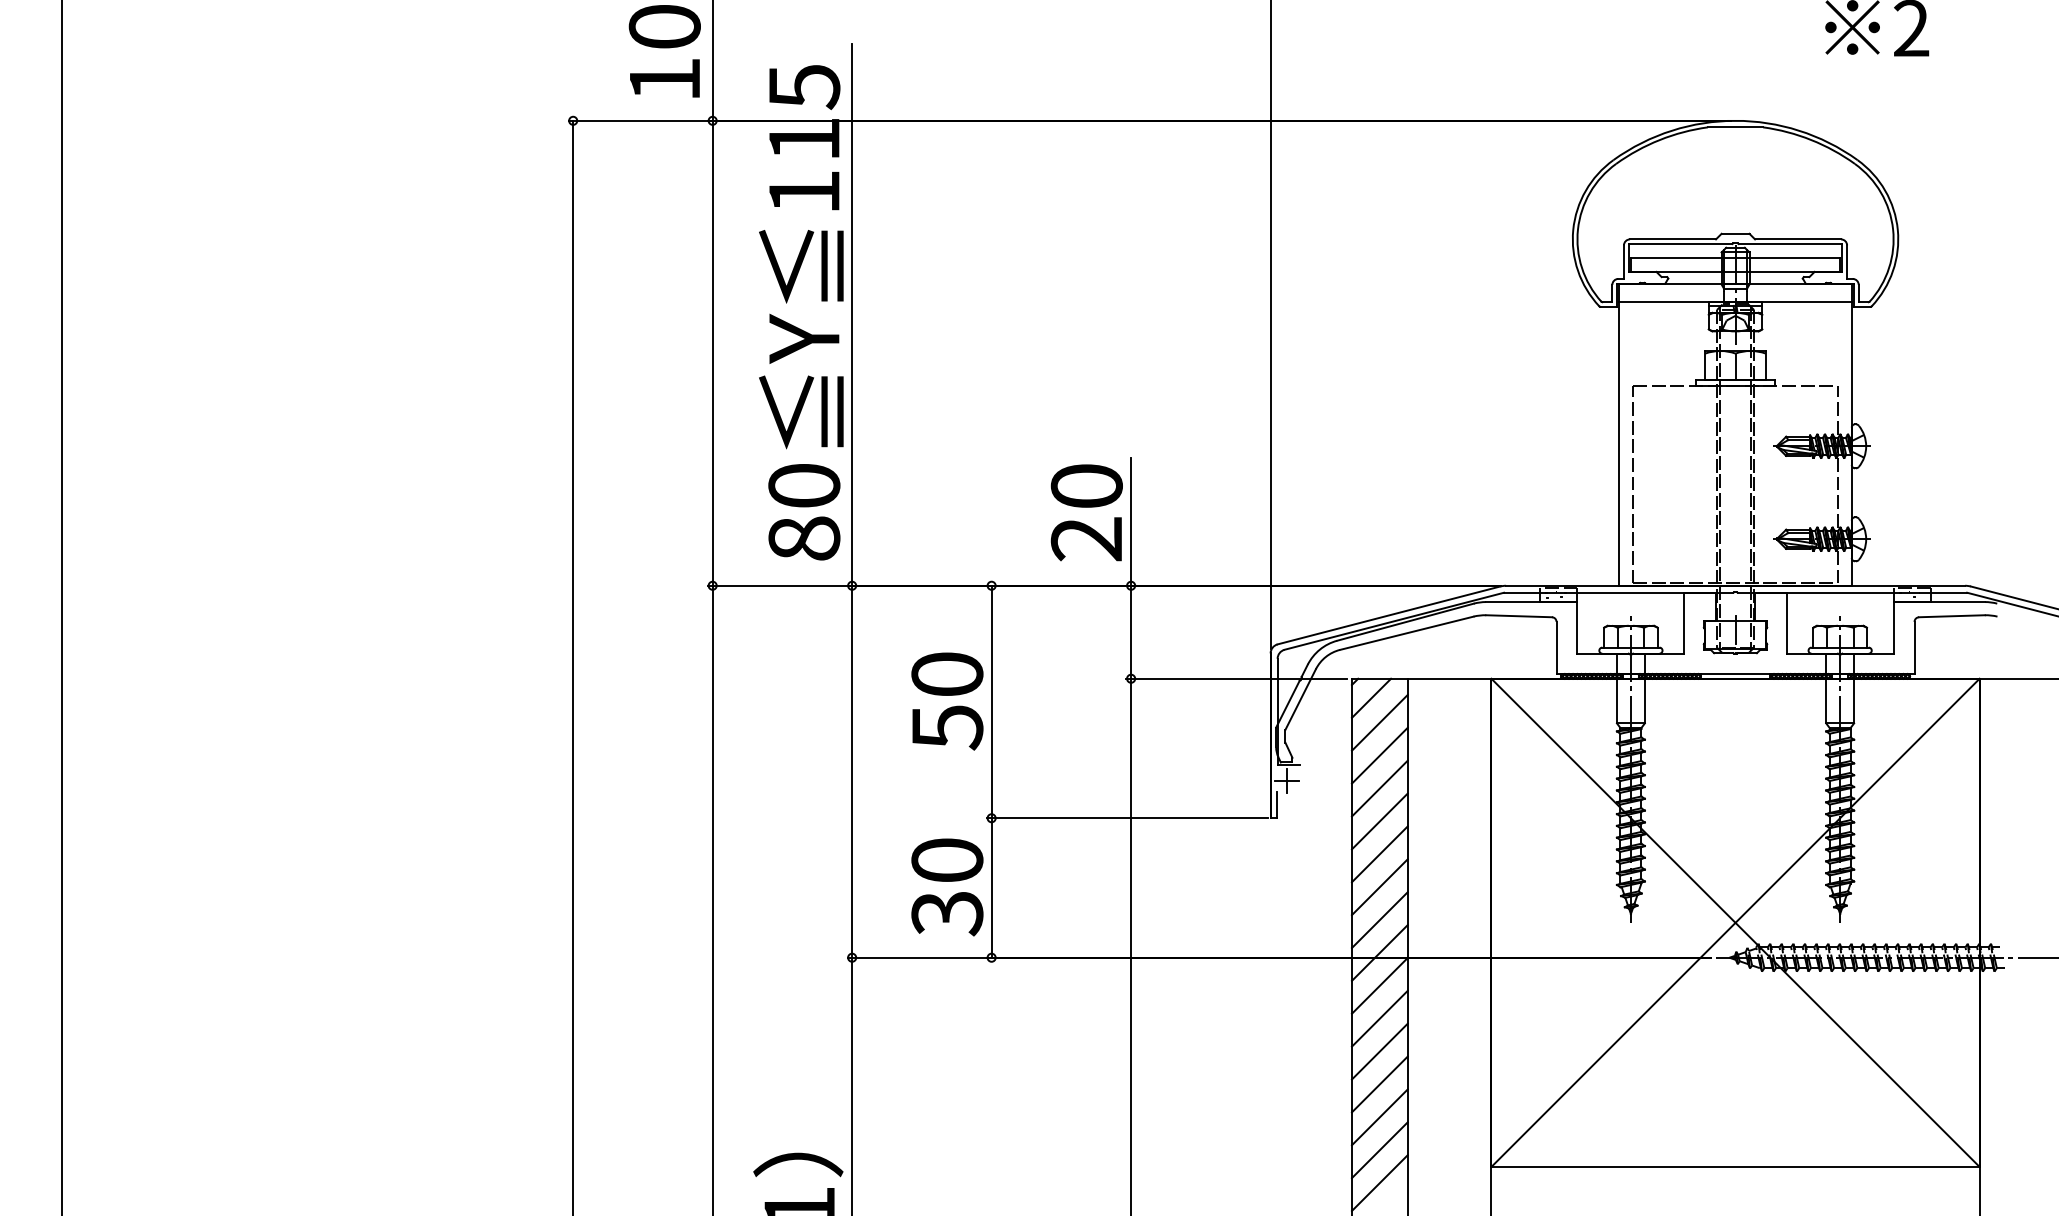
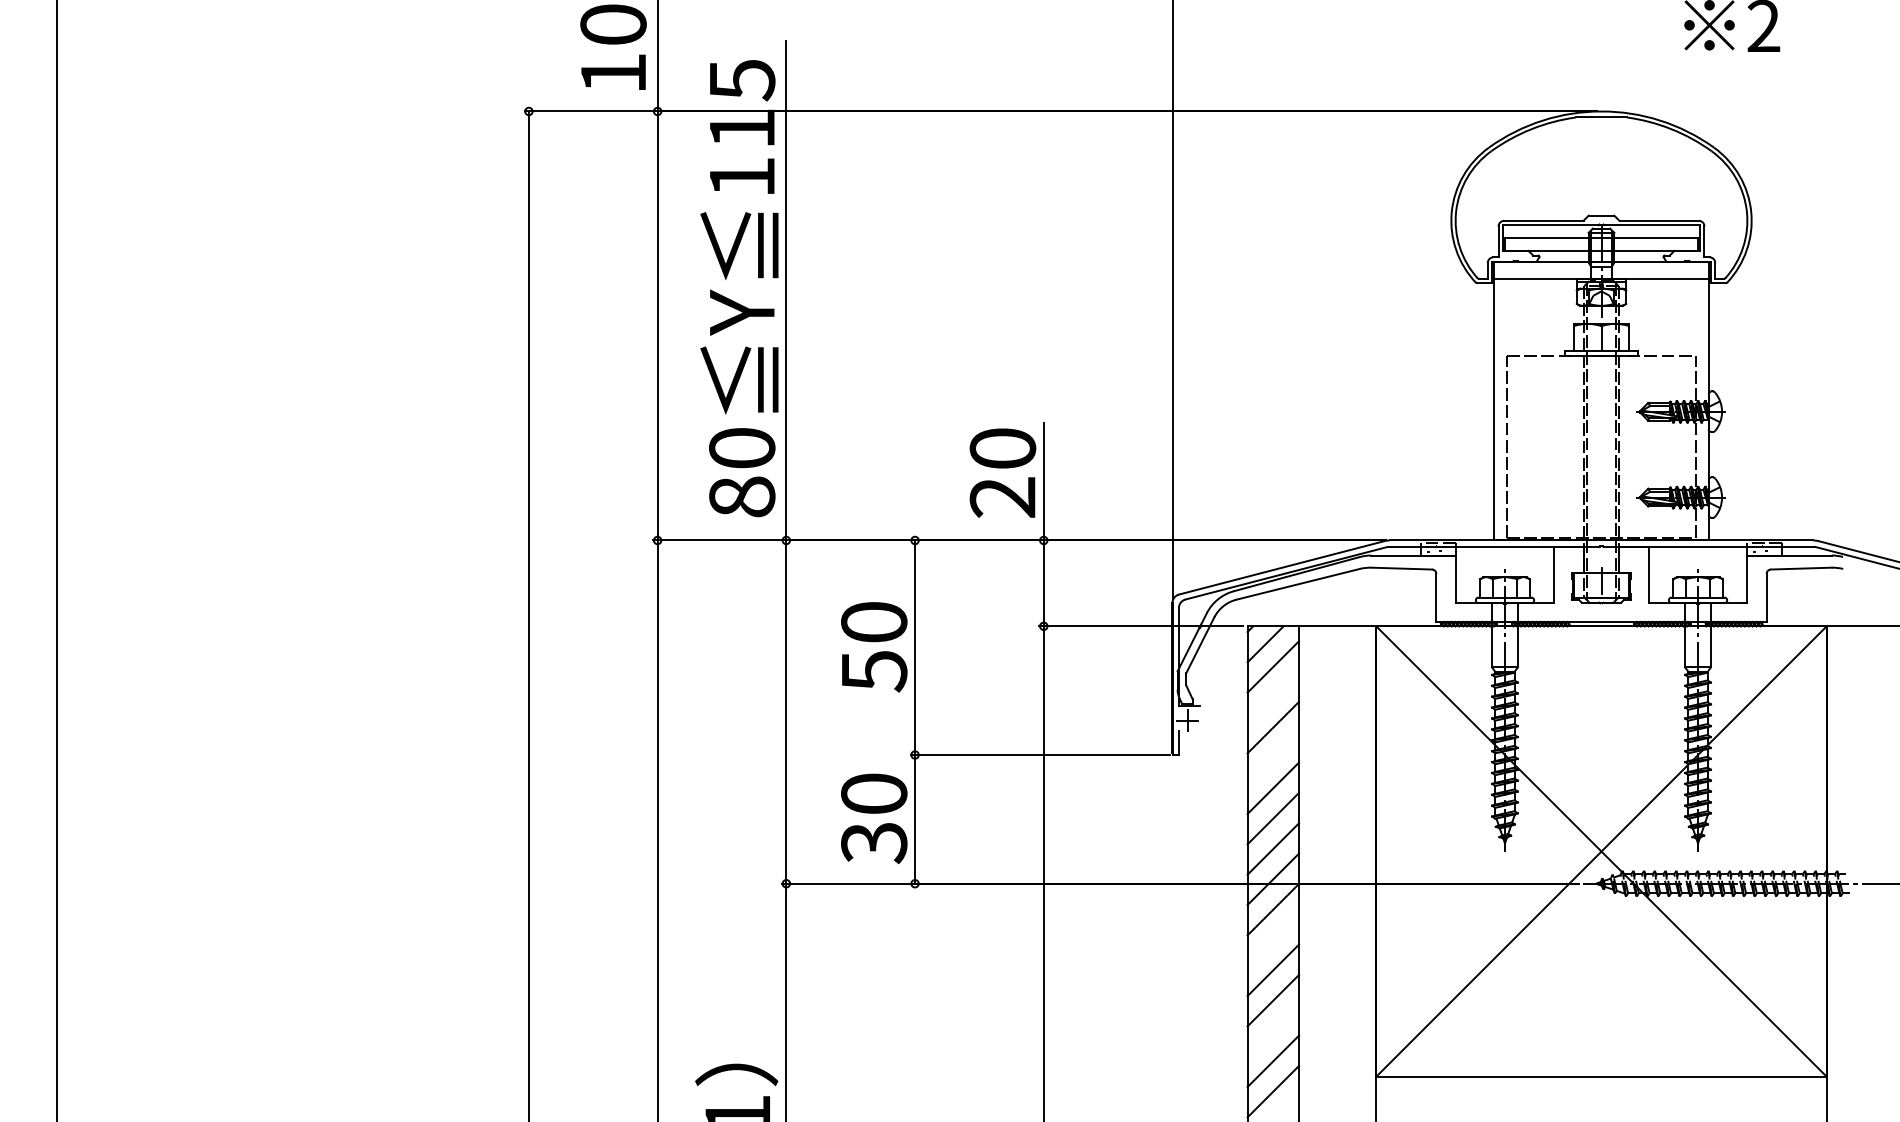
line: (1380, 755) -> (1273, 697), removed
line: (1380, 820) -> (1273, 757), removed
line: (1380, 1018) -> (1273, 939), removed
line: (1380, 1116) -> (1273, 1030), removed

